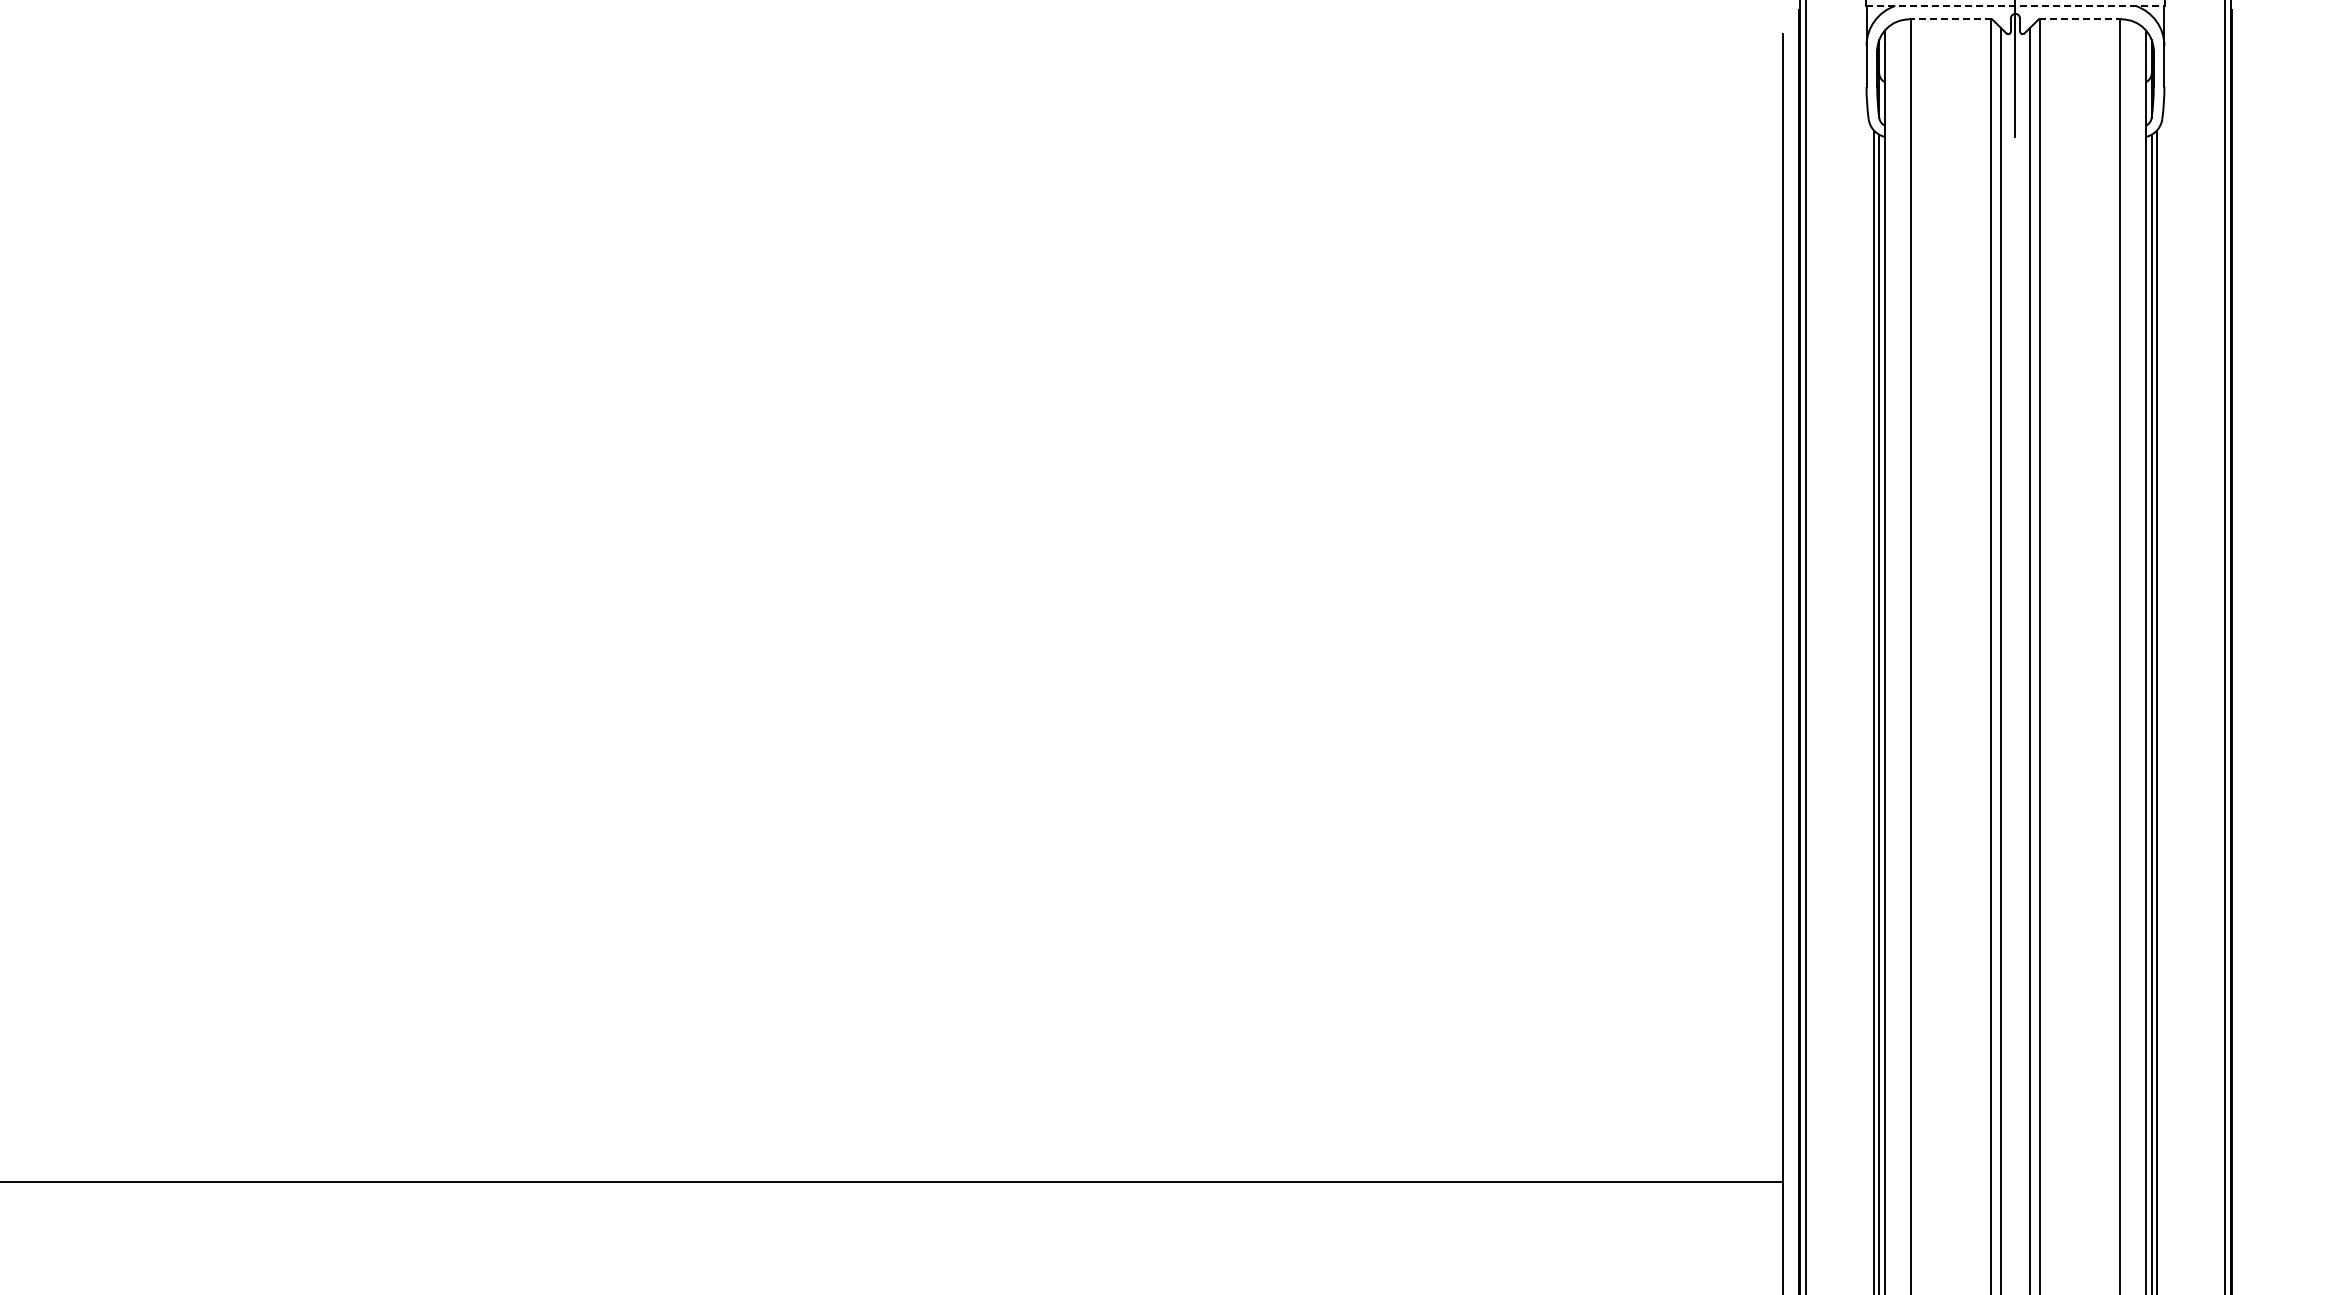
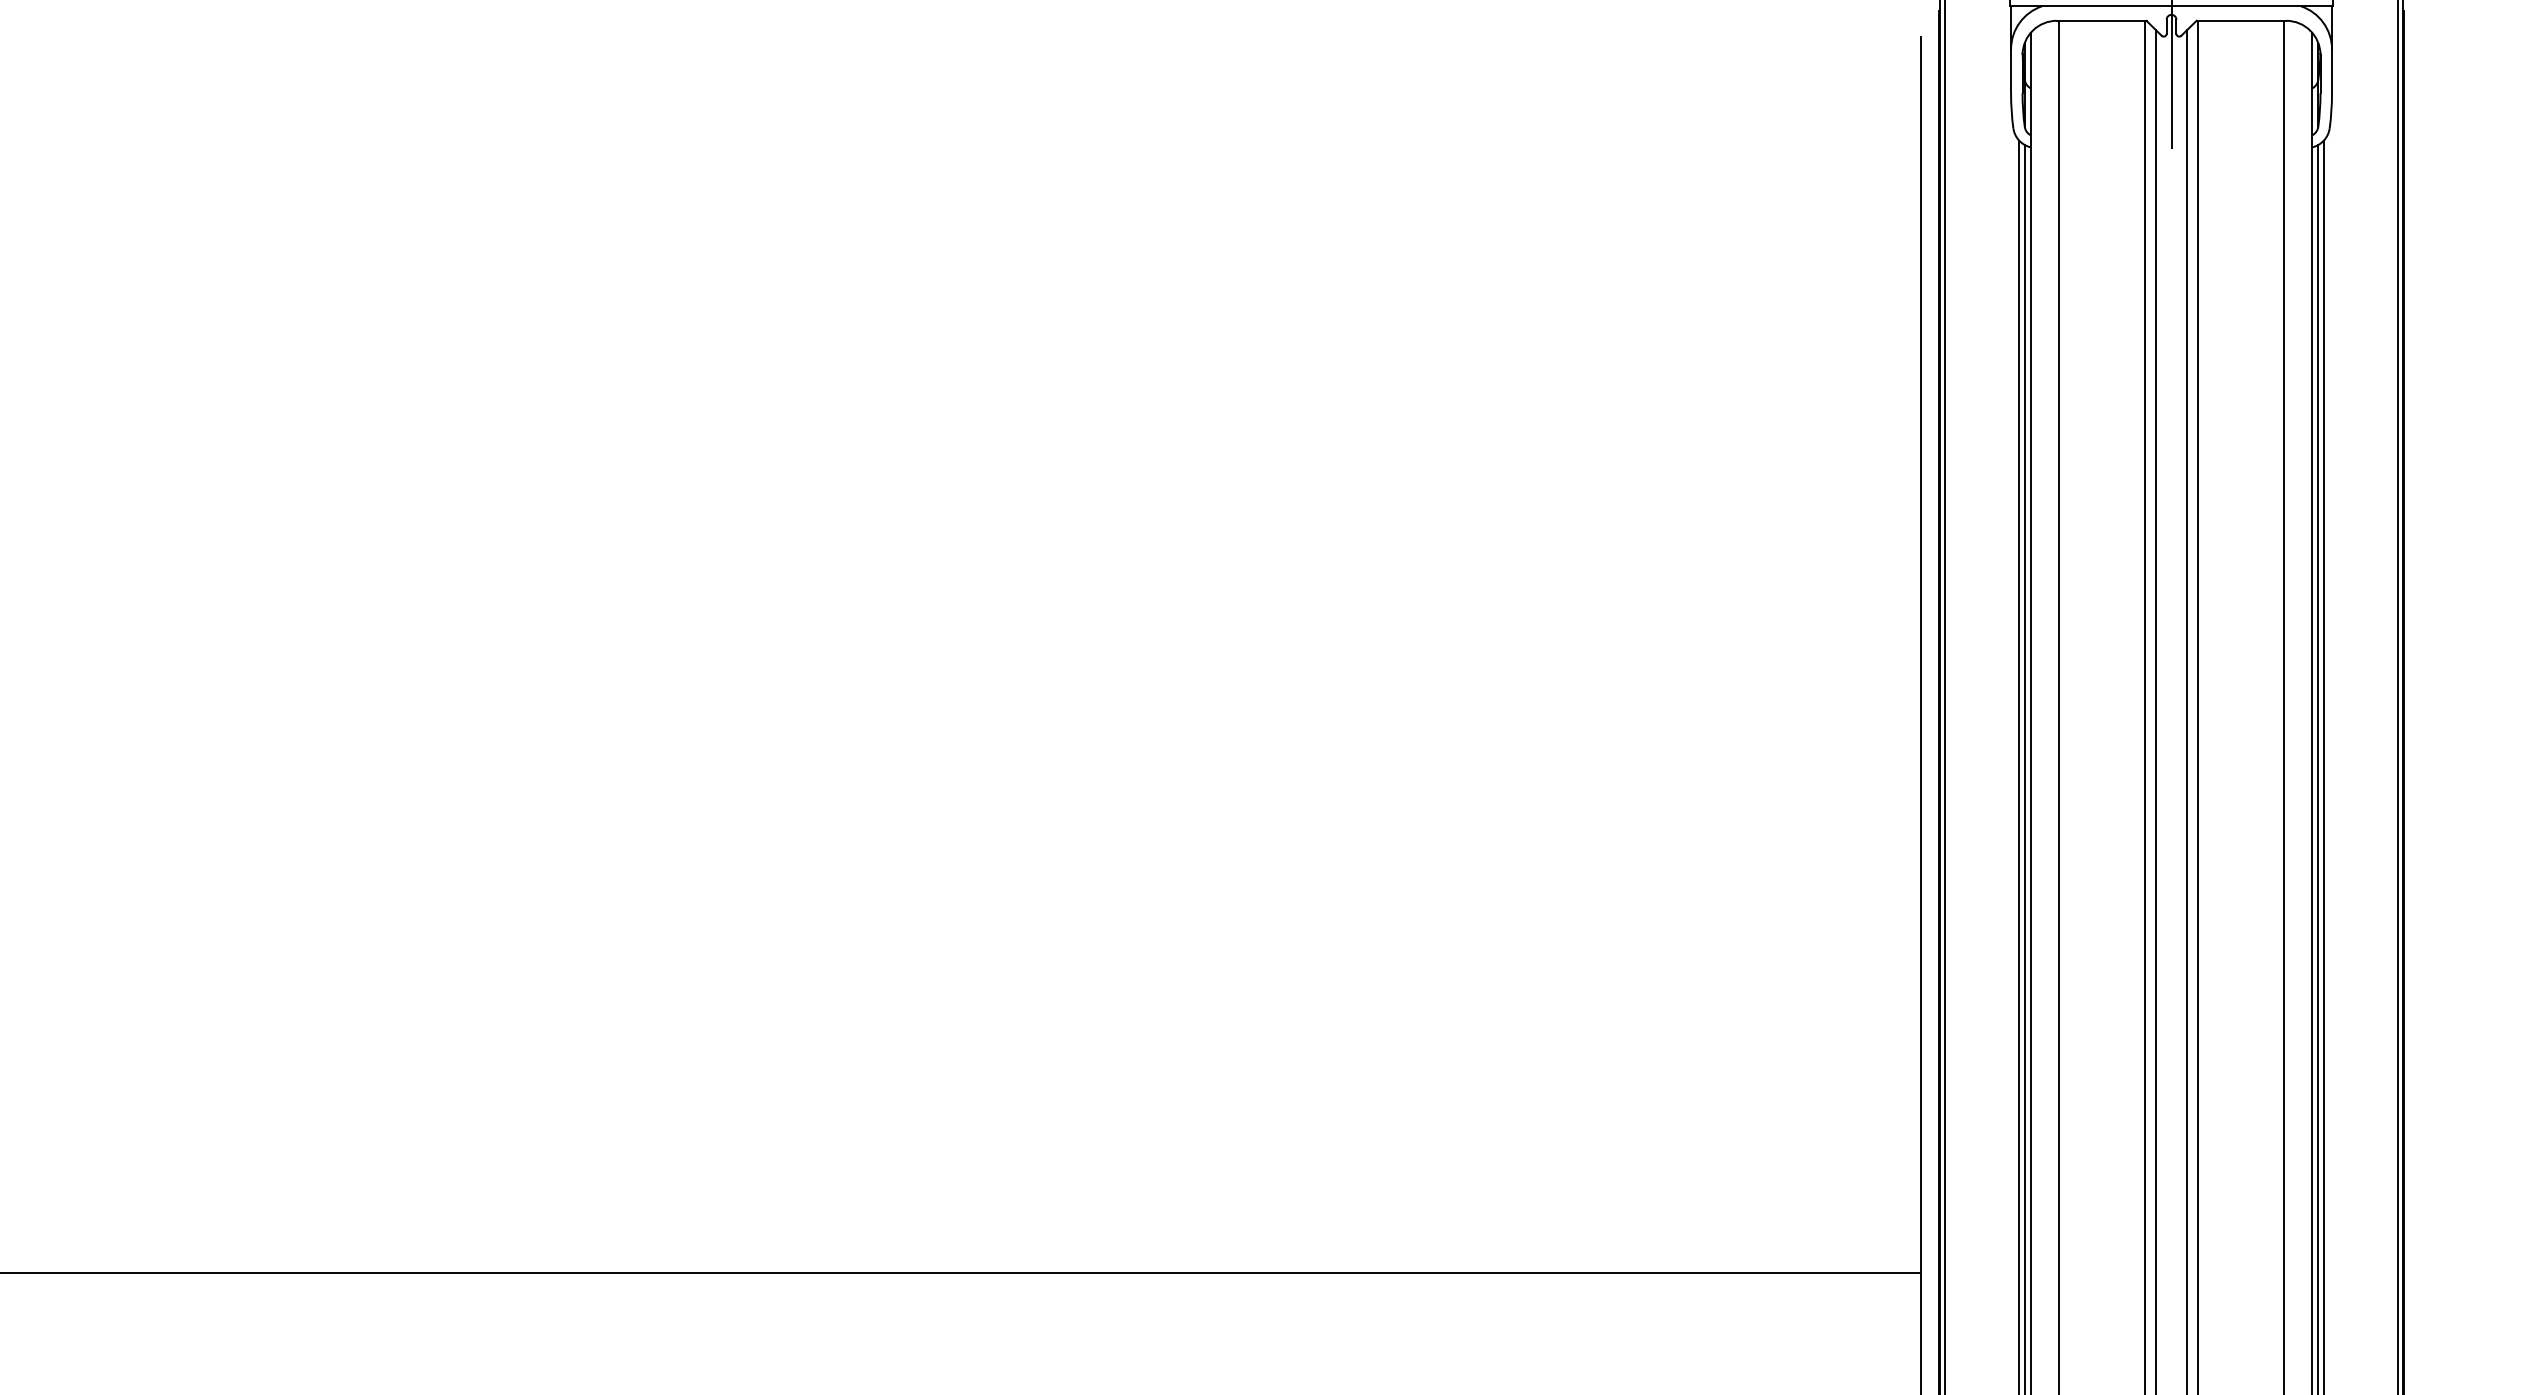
line: (2015, 5) -> (2171, 5), dashed -> solid
line: (1950, 19) -> (2101, 20), dashed -> solid
line: (2080, 19) -> (2241, 20), dashed -> solid

